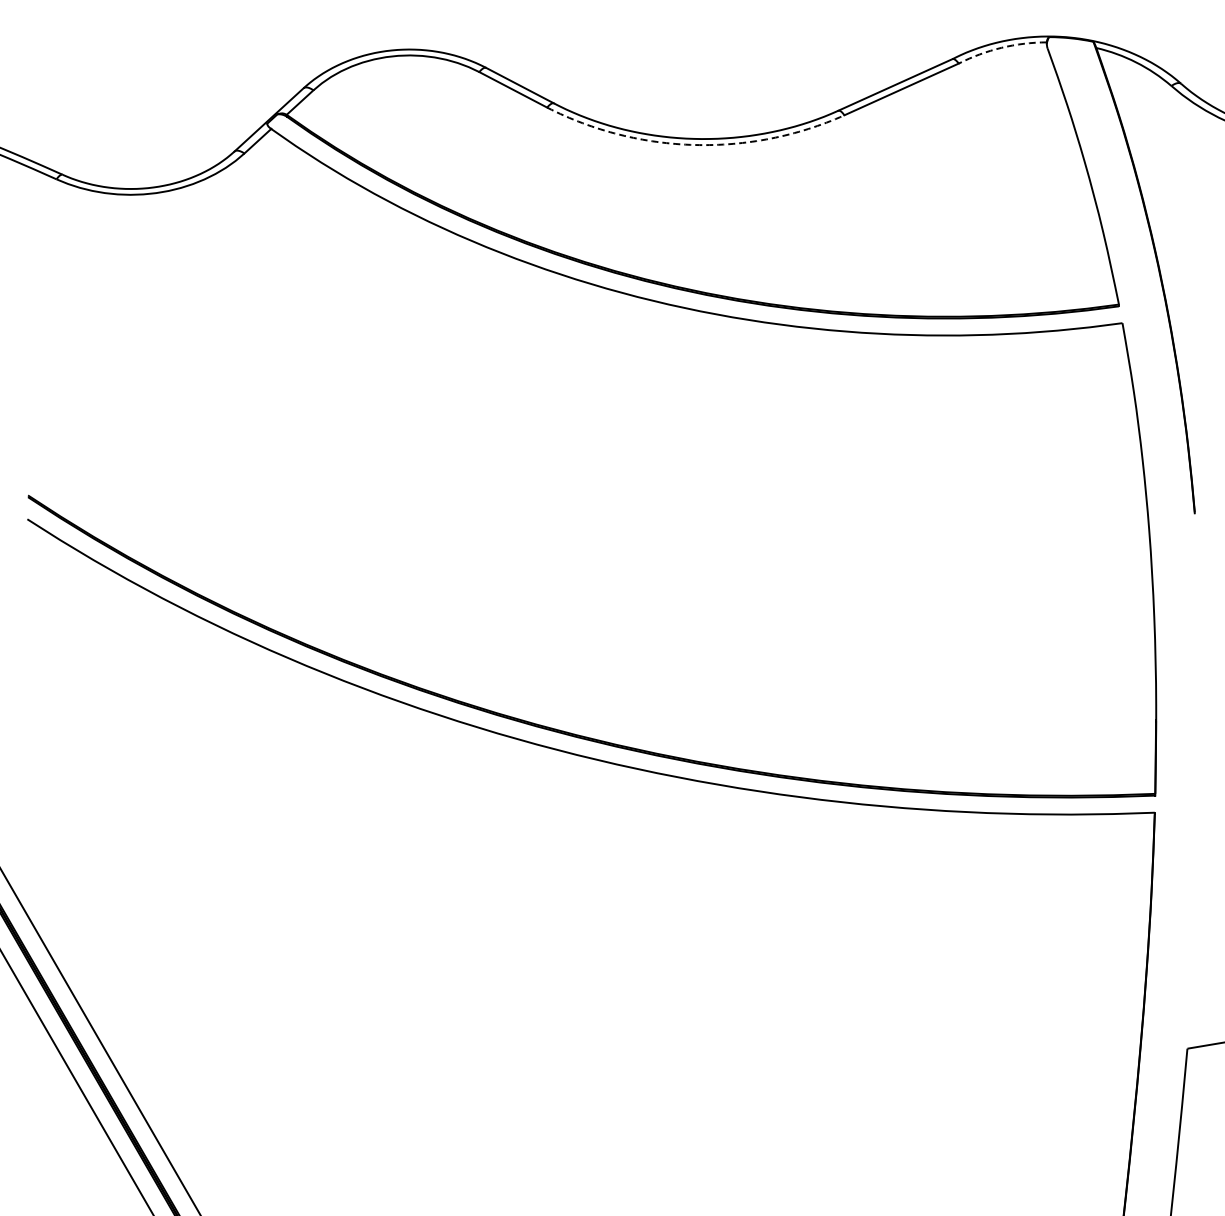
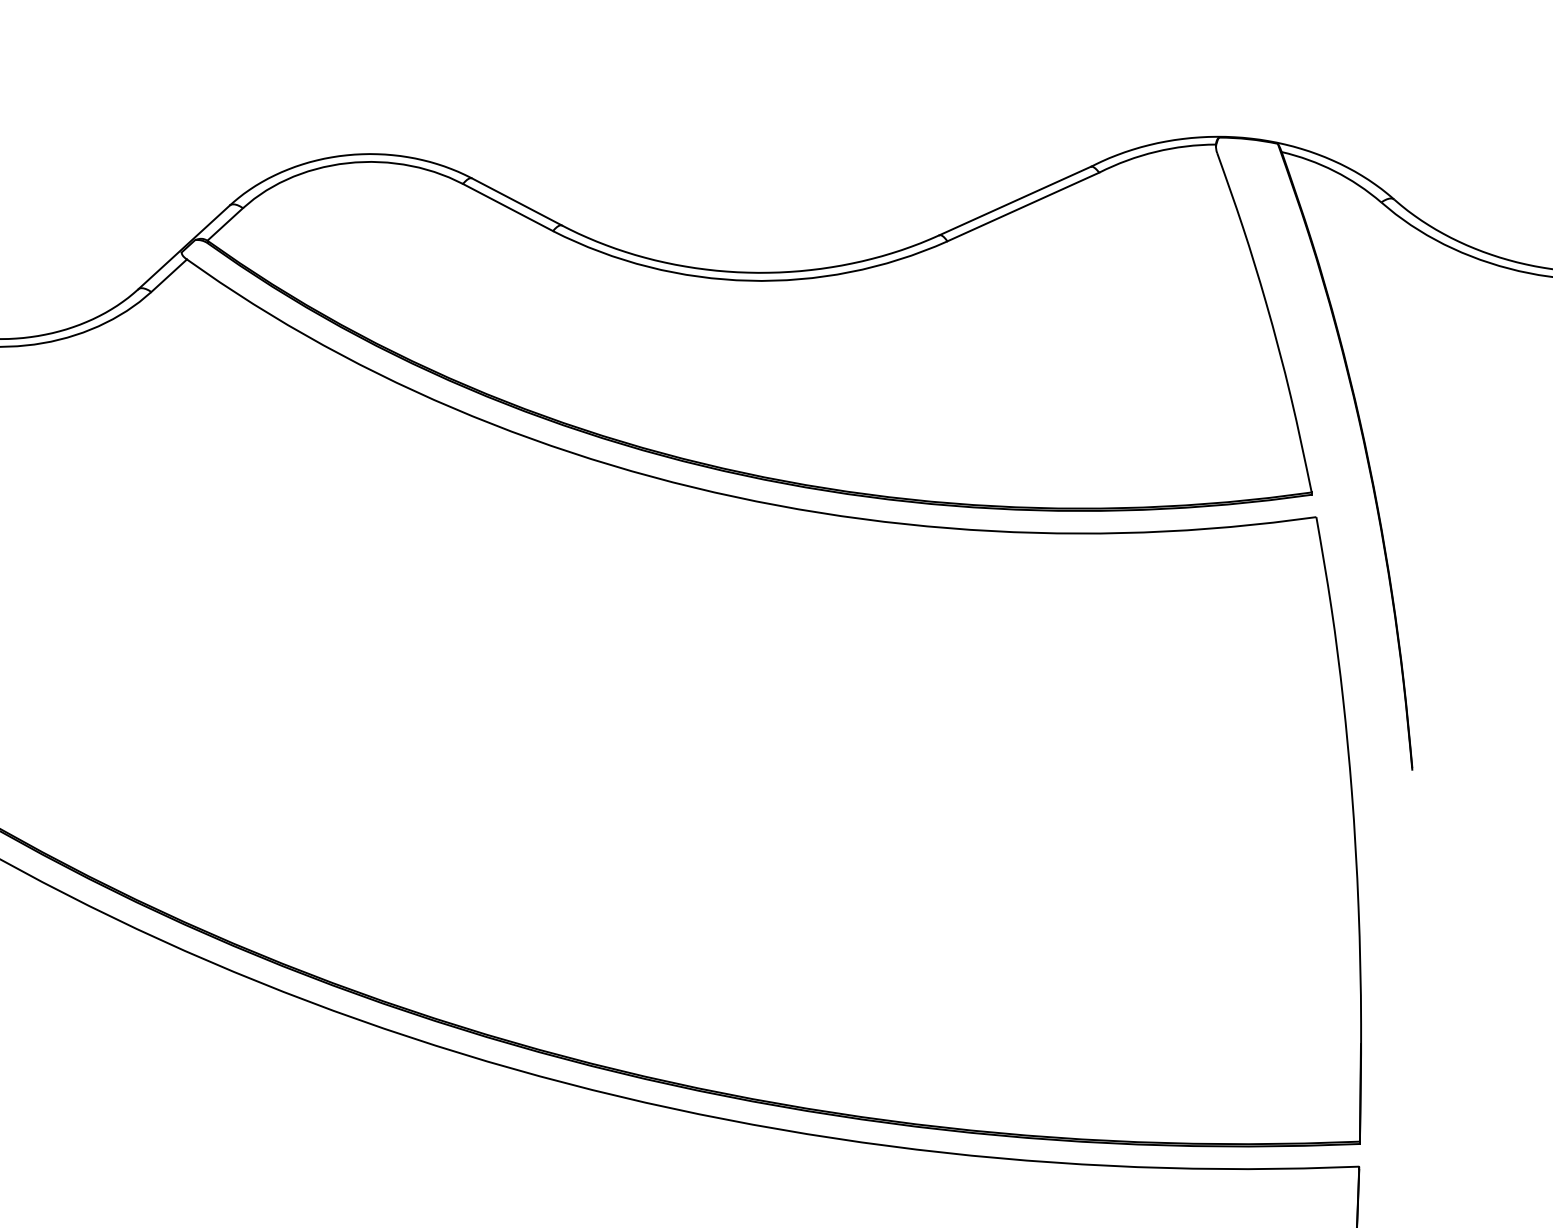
arc: (1001, 47) -> (1155, 151), dashed -> solid
arc: (694, 145) -> (748, 281), dashed -> solid

